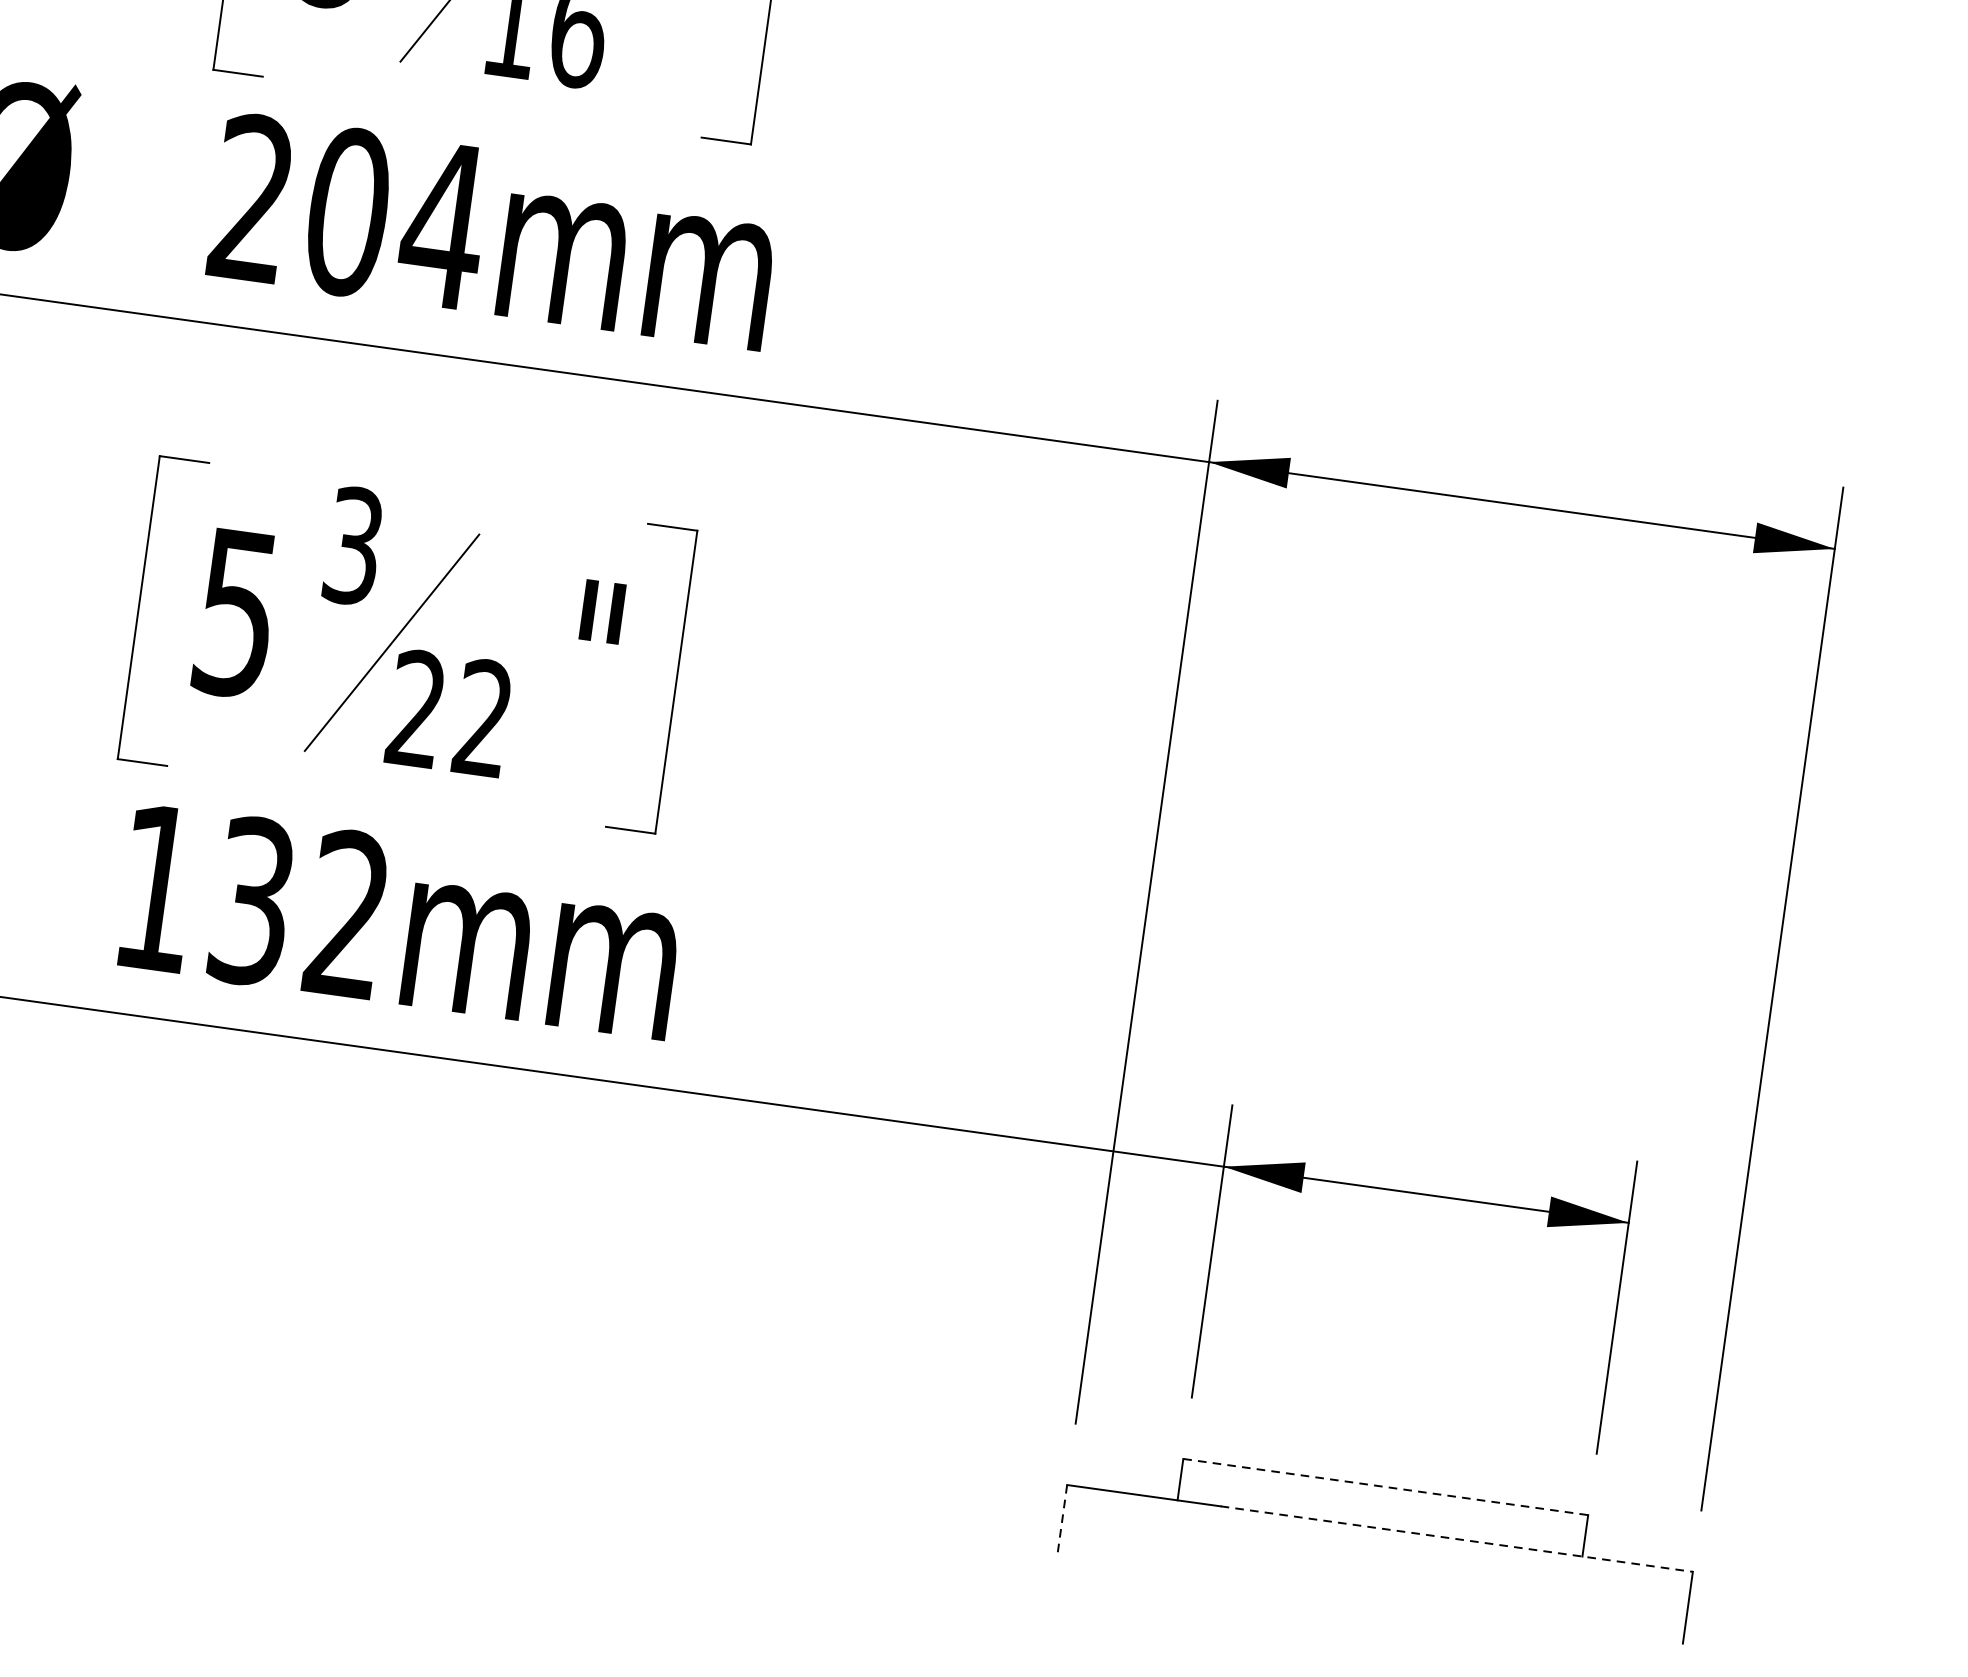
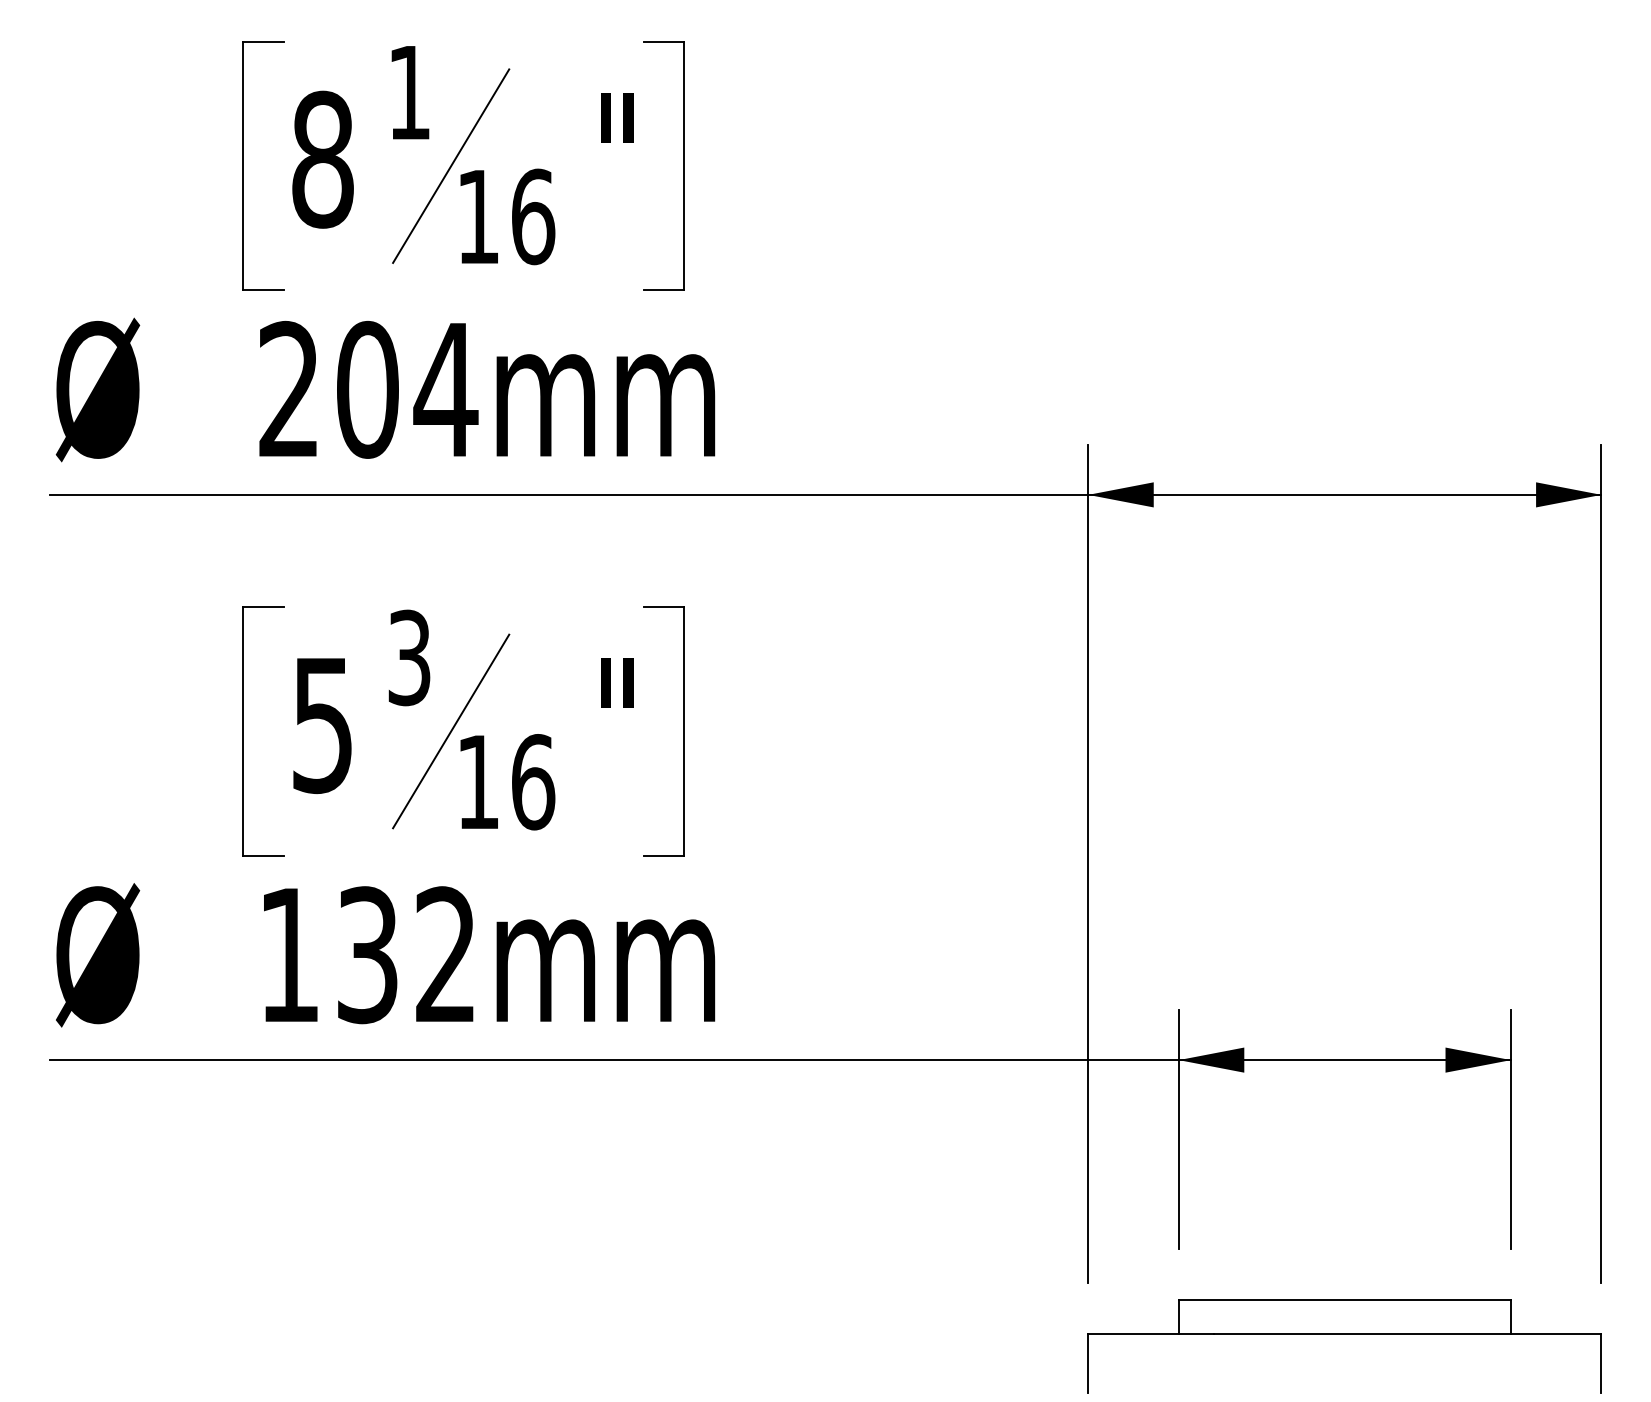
text: (450, 714) -> (506, 782), 22 -> 16
line: (1386, 1486) -> (1345, 1299), dashed -> solid
line: (1062, 1521) -> (1088, 1363), dashed -> solid
line: (1456, 1538) -> (1407, 1333), dashed -> solid

